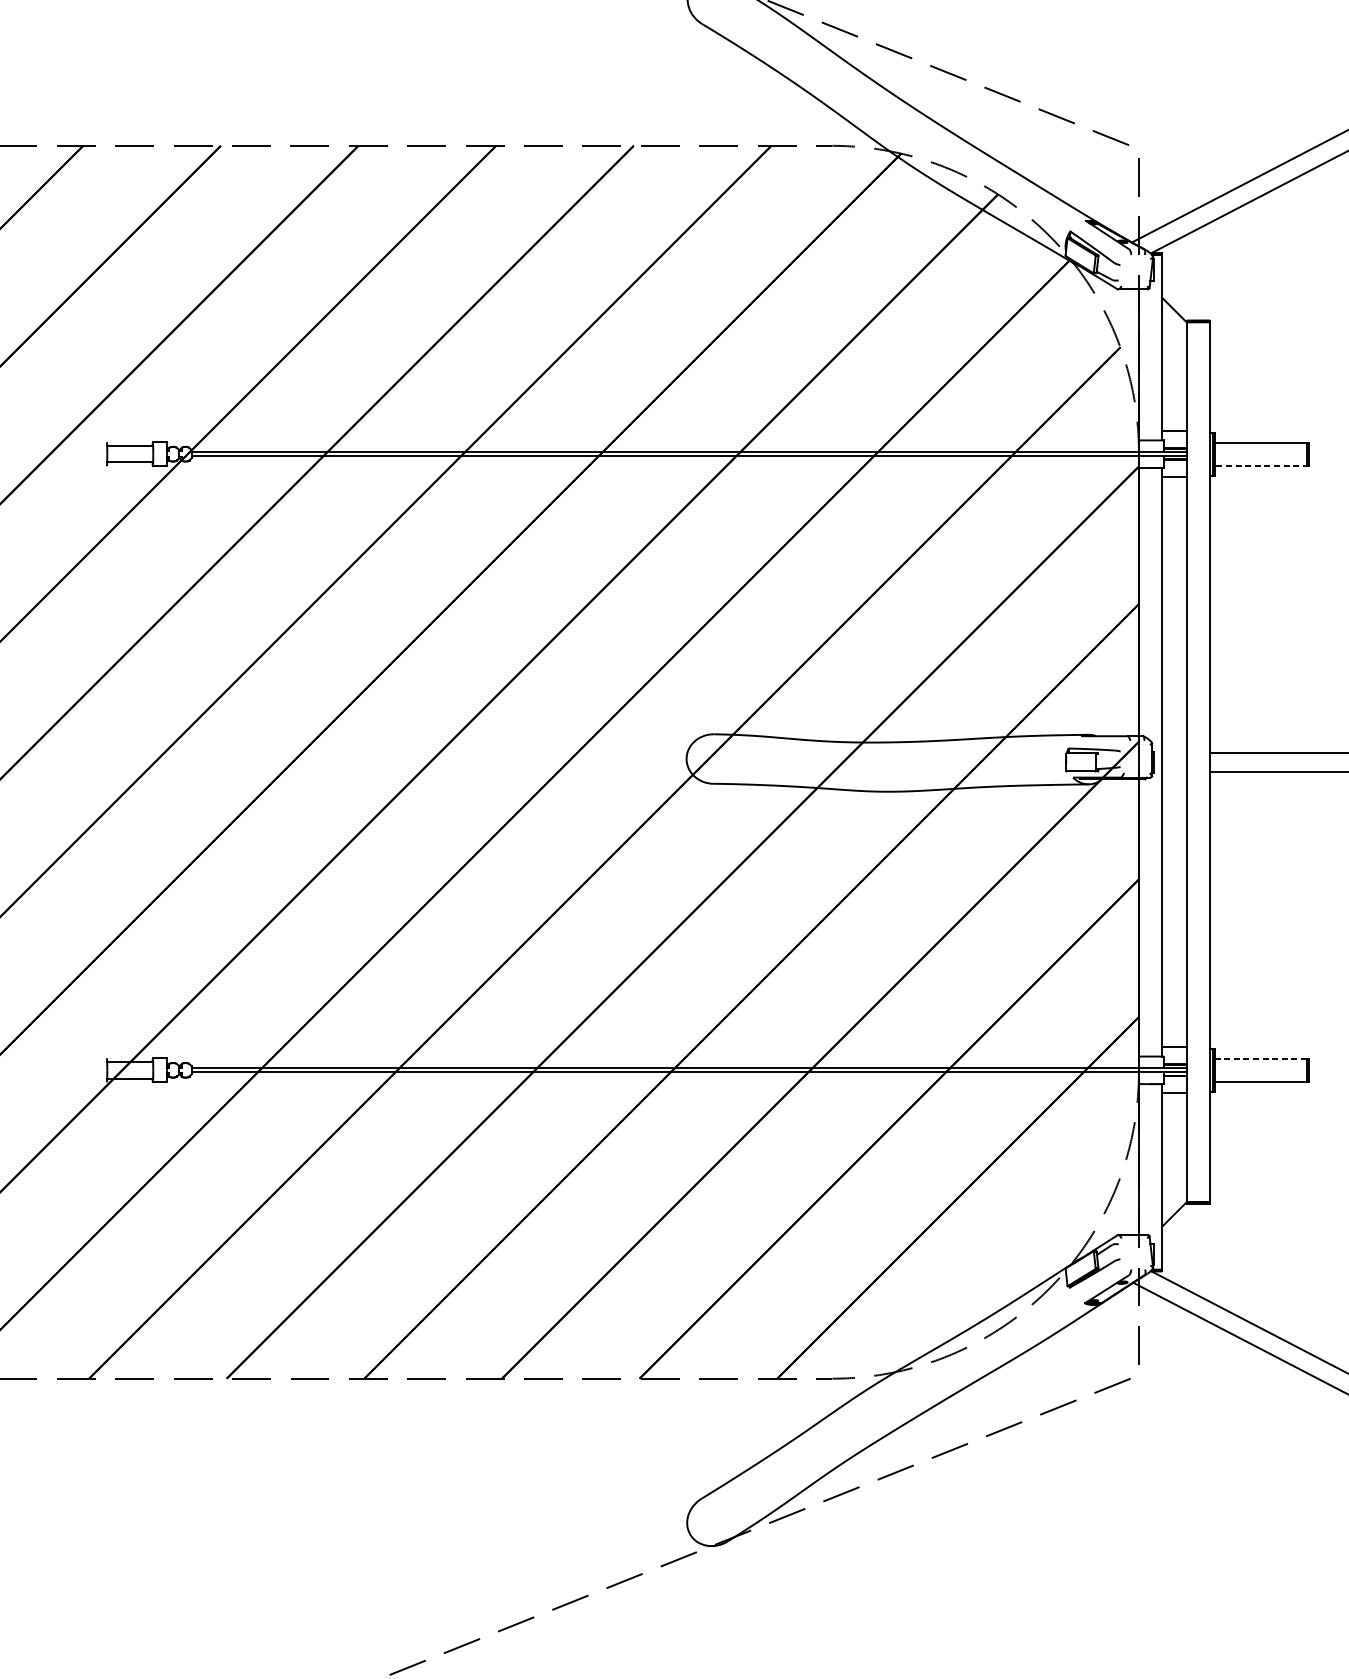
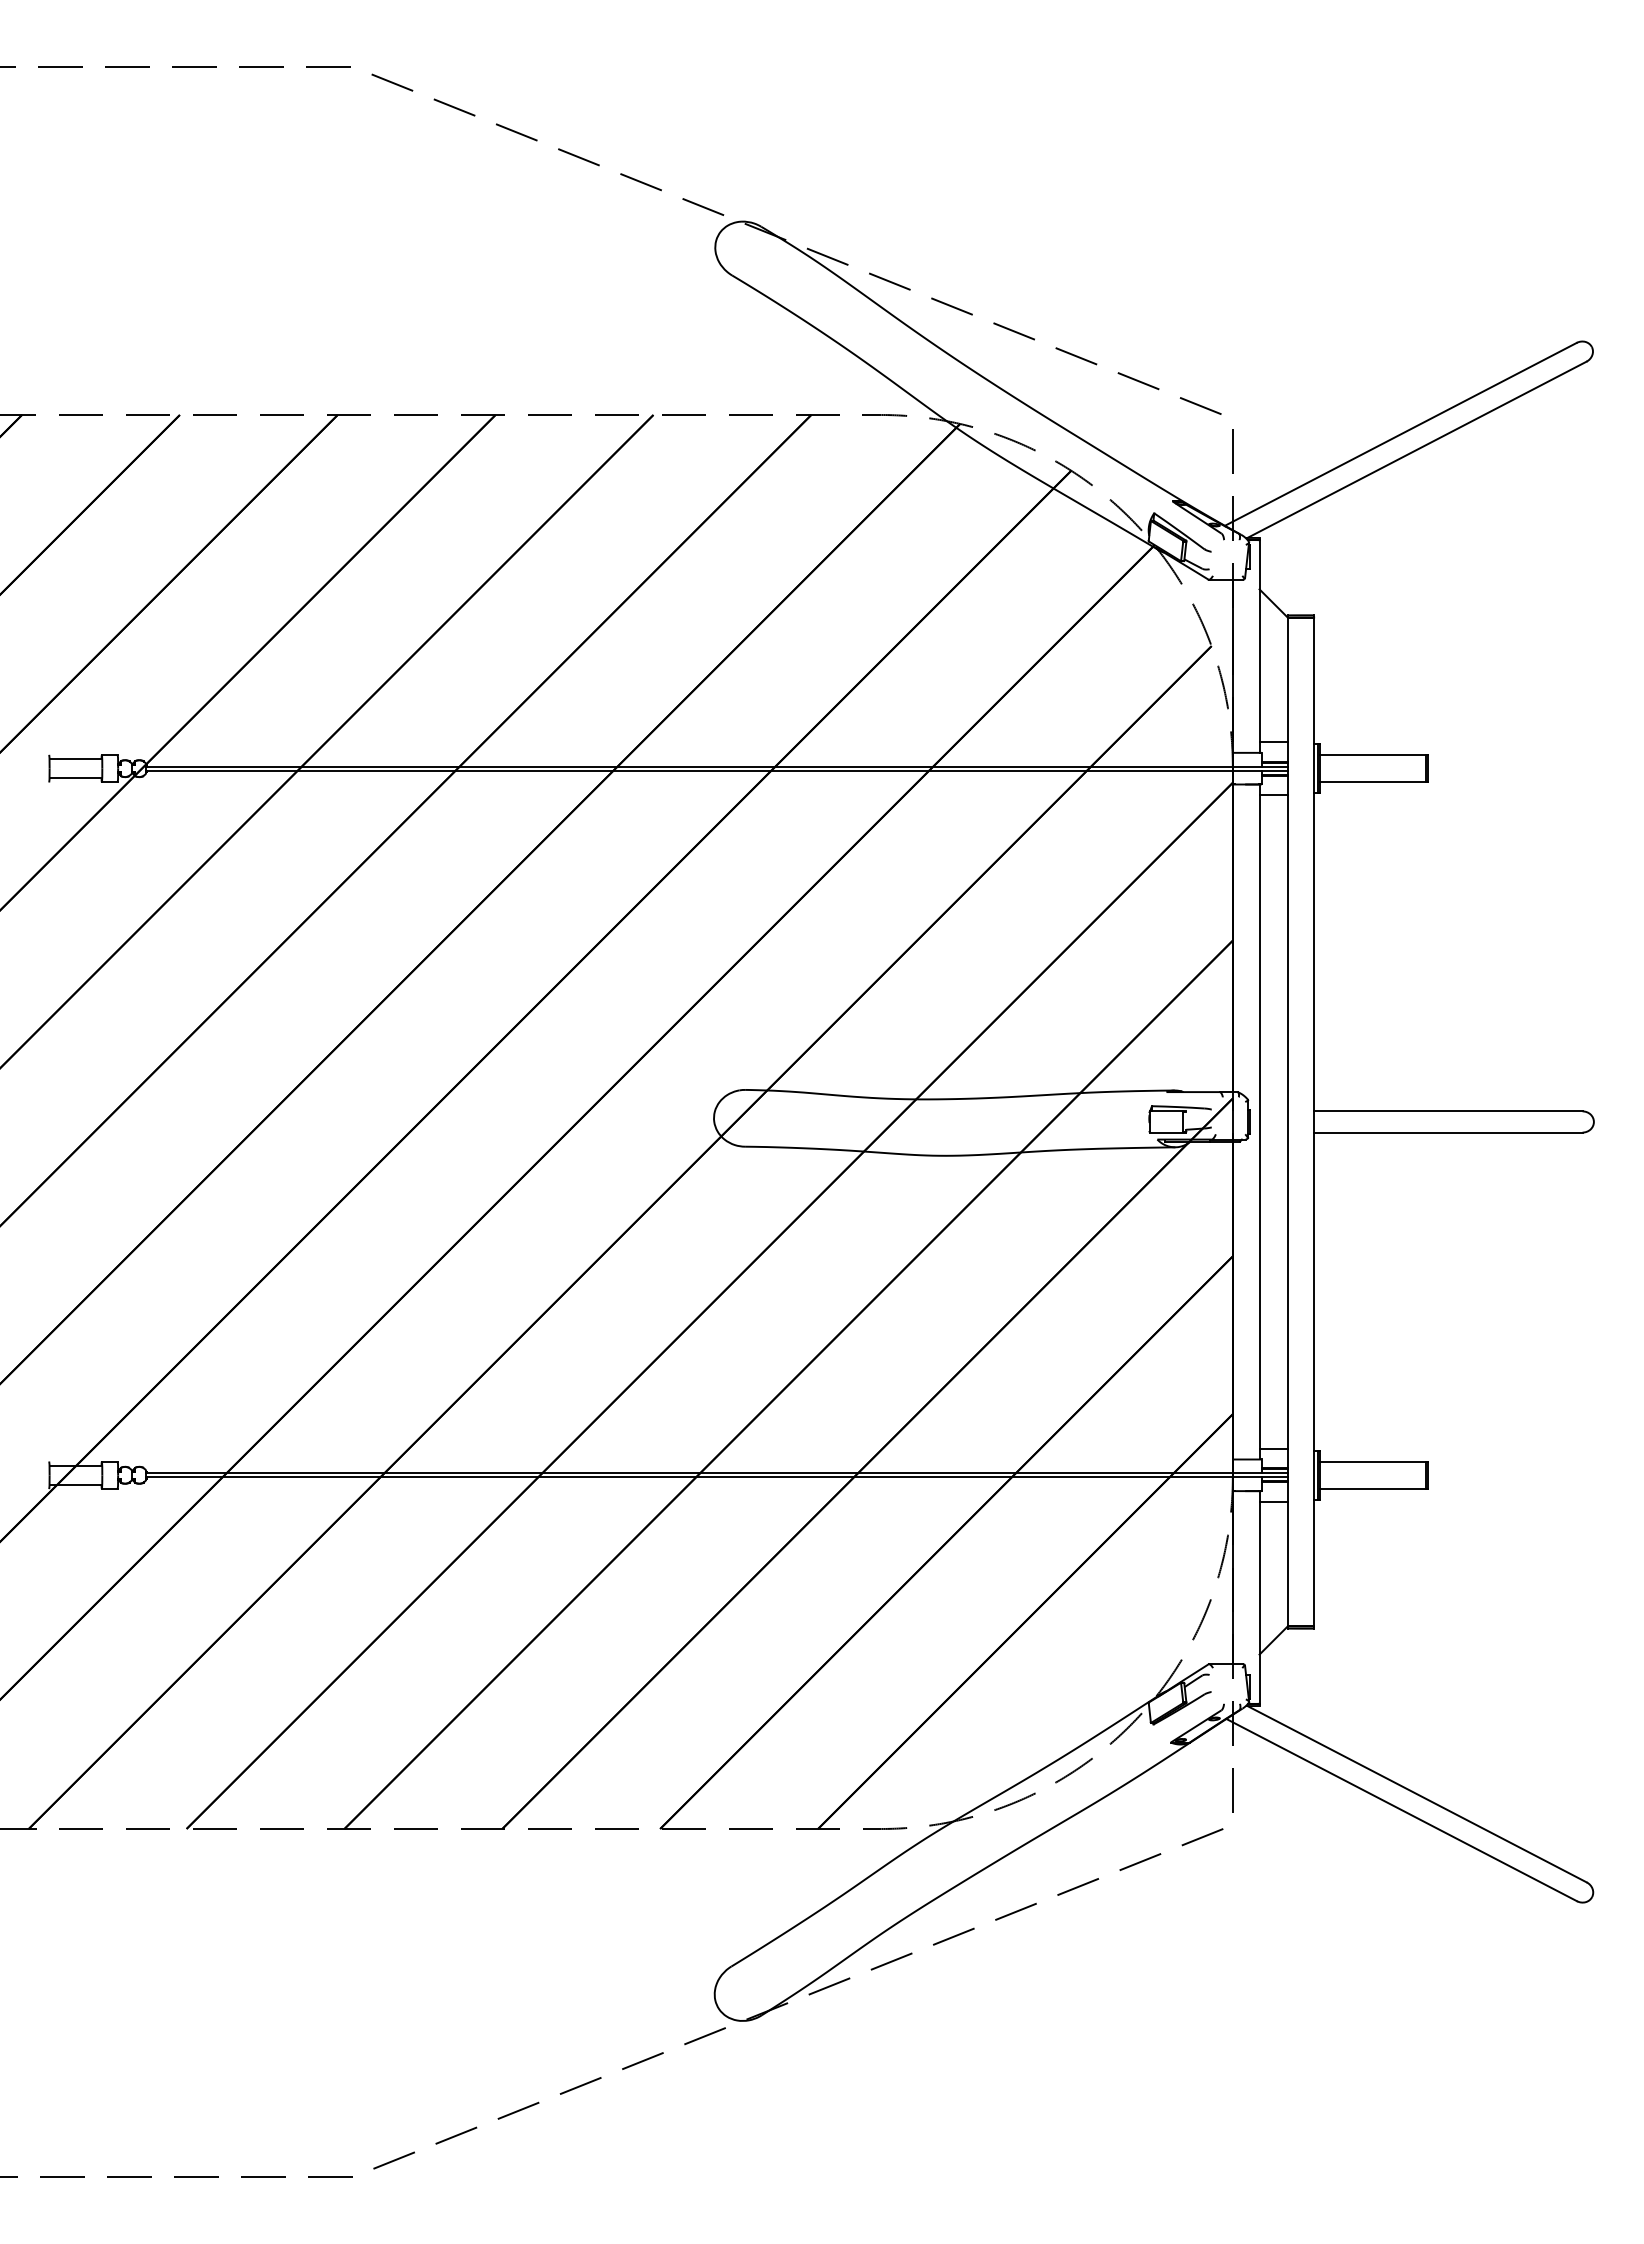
line: (1261, 466) -> (1373, 782), dashed -> solid
line: (1260, 1058) -> (1372, 1461), dashed -> solid

